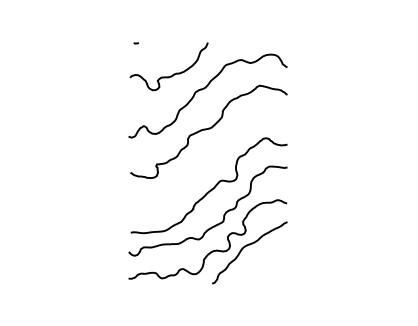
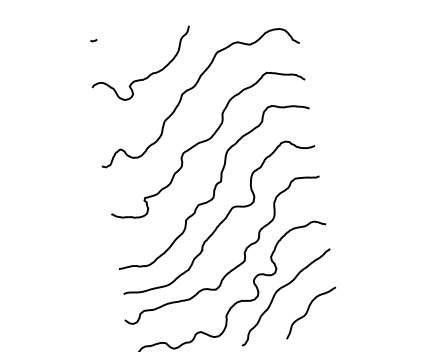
curve: (209, 162) -> (214, 185), added
curve: (264, 266) -> (308, 312), added

